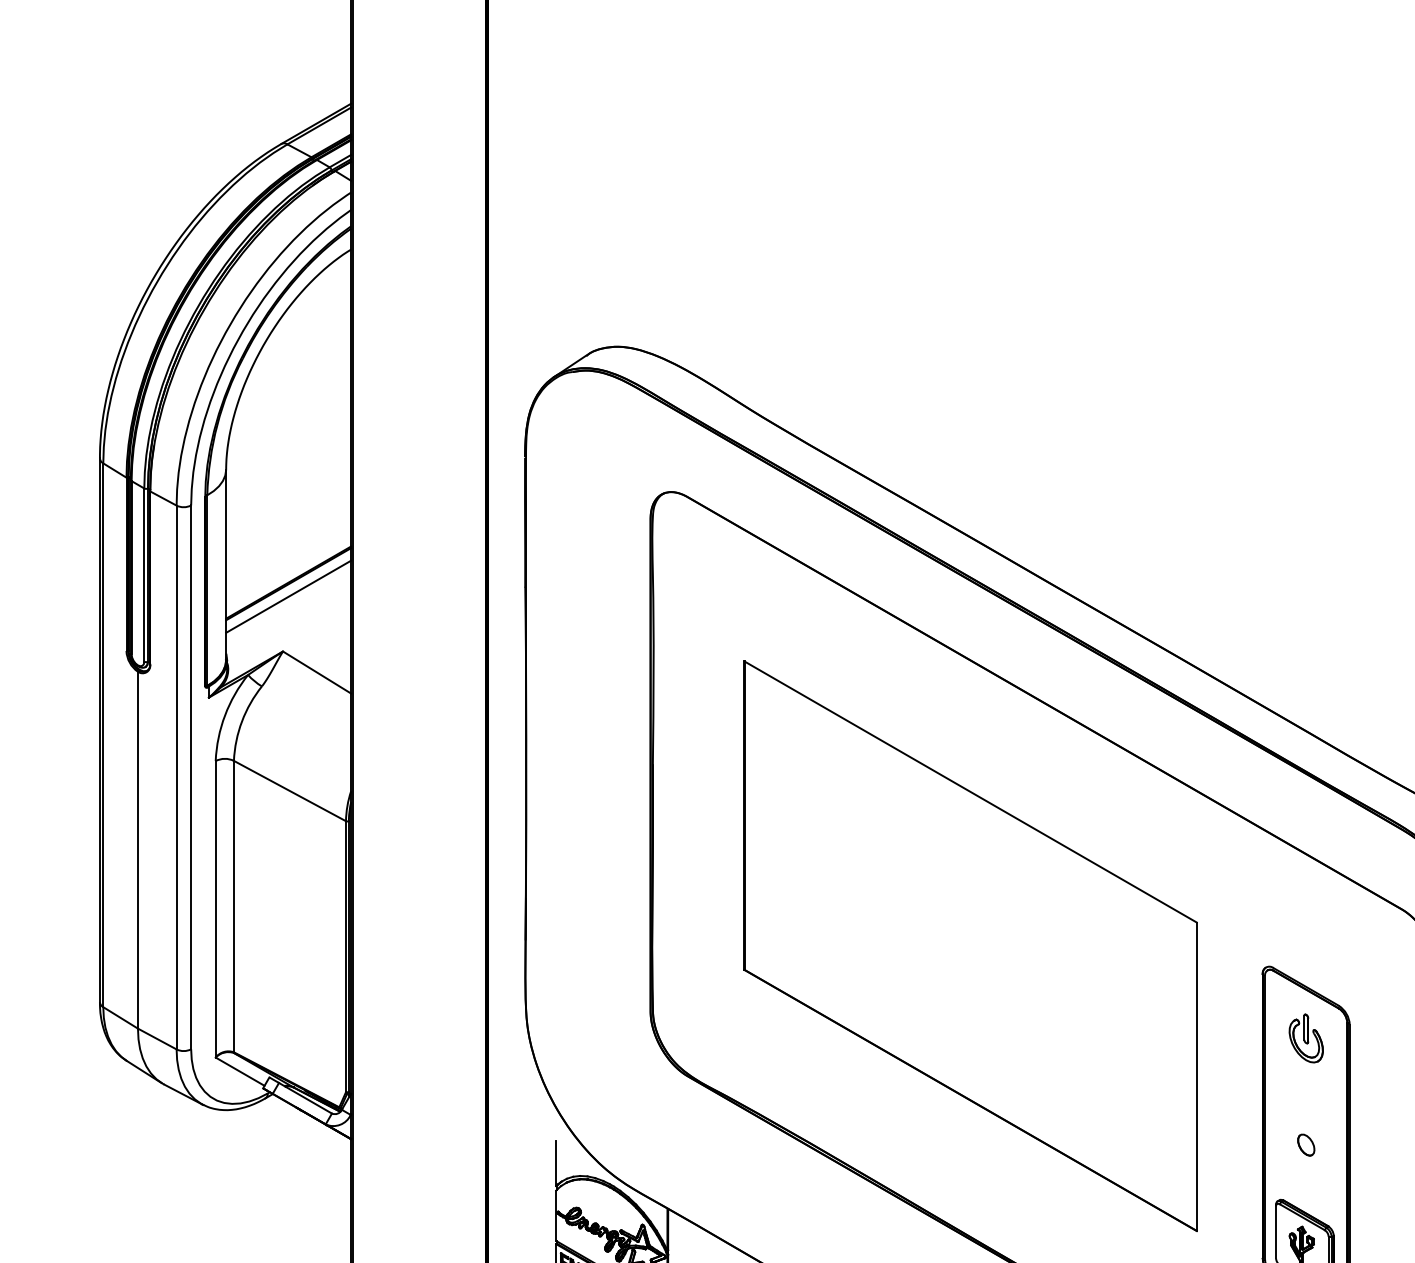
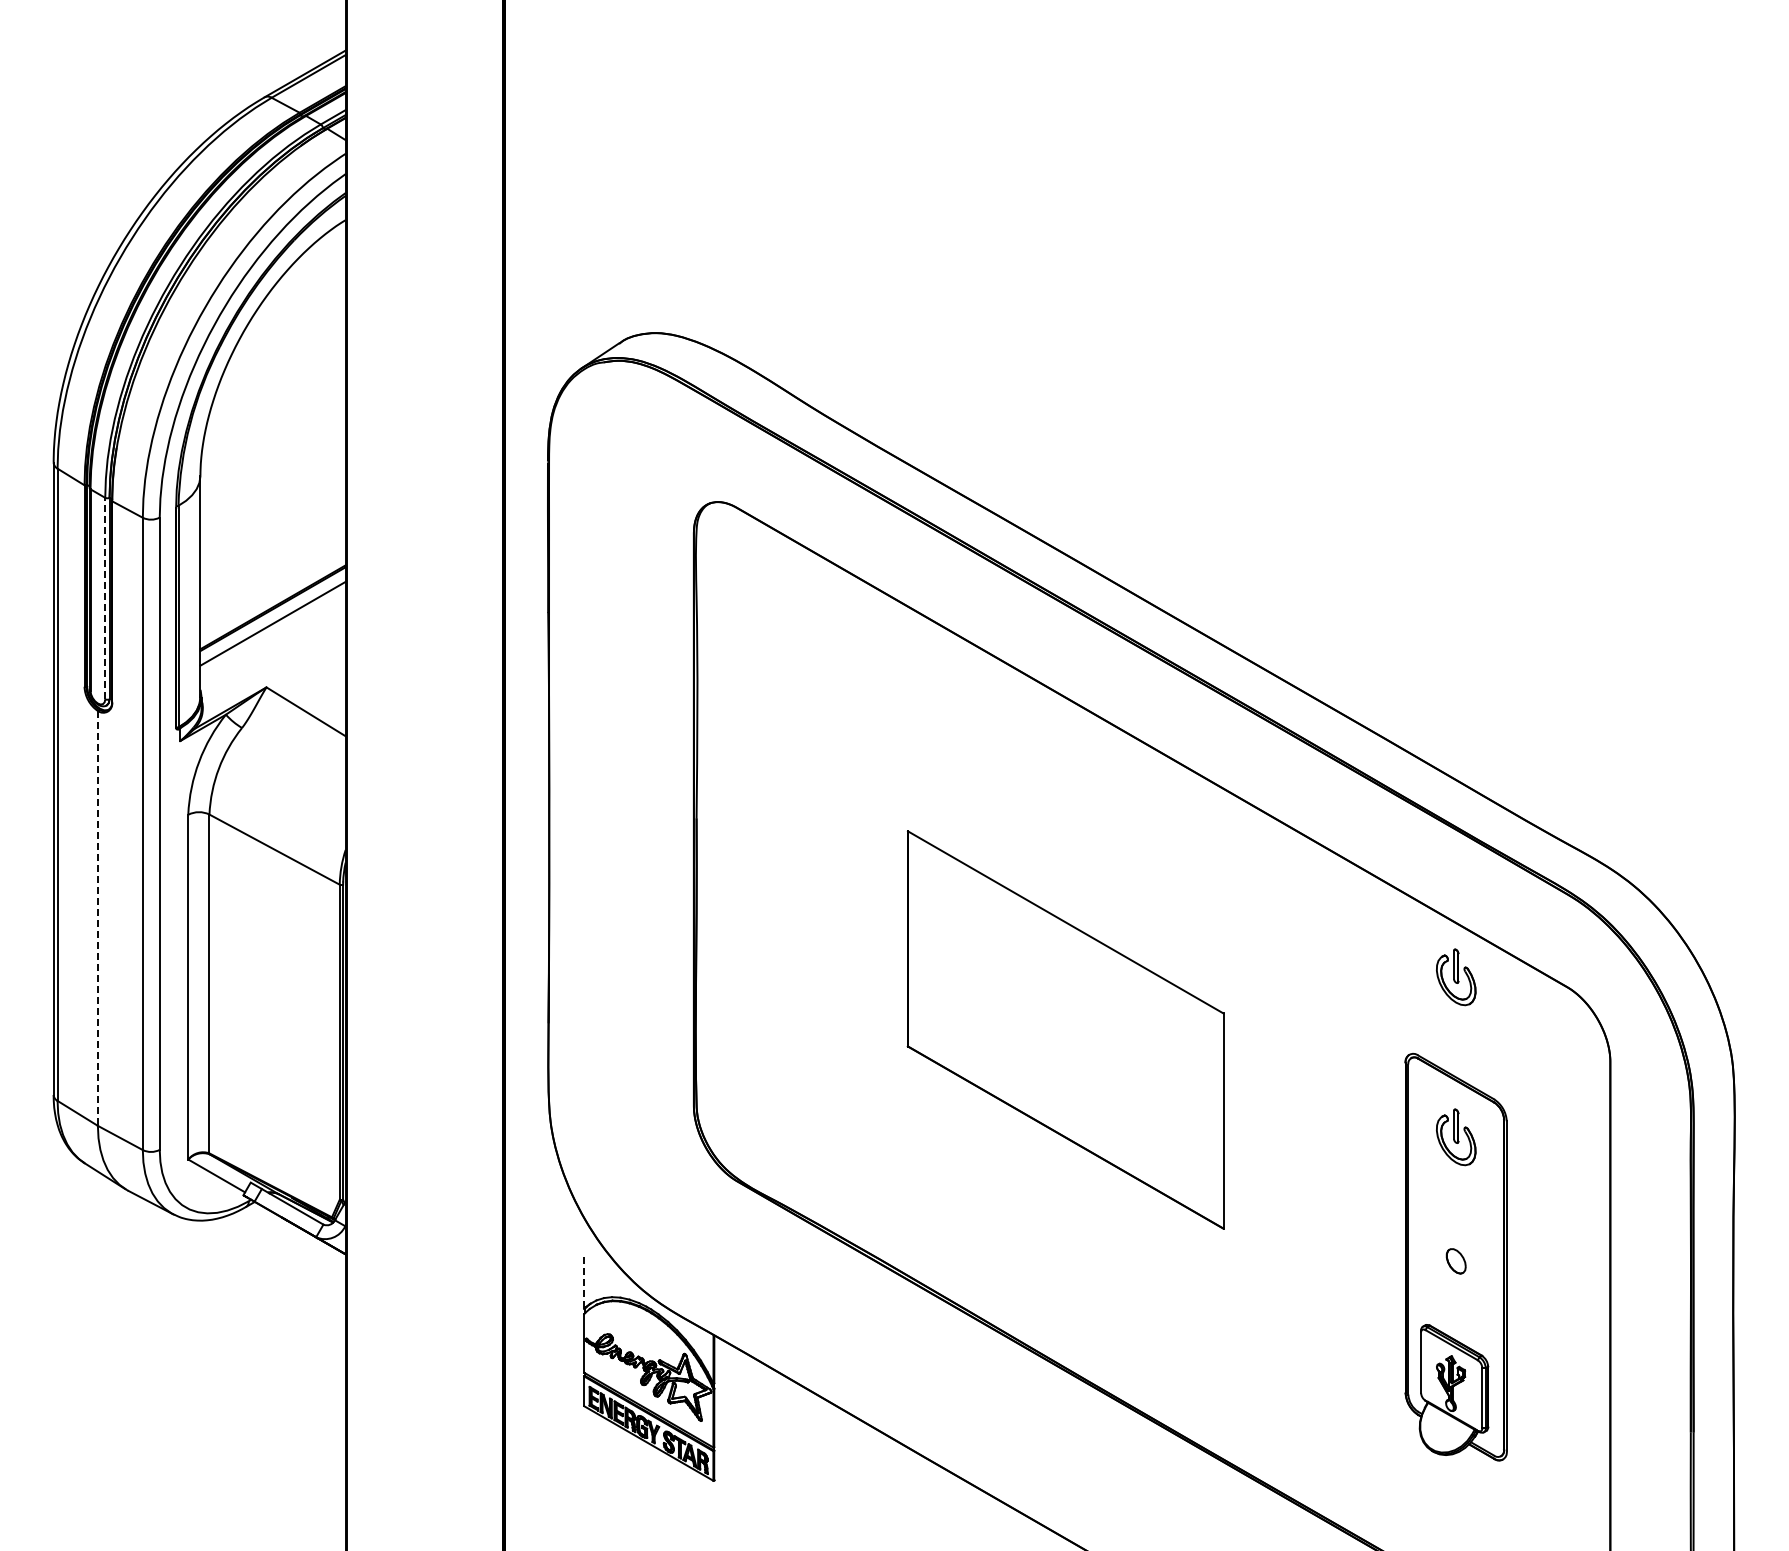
line: (144, 575) -> (105, 598), solid -> dashed
line: (137, 850) -> (97, 918), solid -> dashed
part: (1306, 901) -> (1456, 977), added
part: (970, 945) -> (1065, 1029), size x0.6
line: (556, 1164) -> (584, 1283), solid -> dashed

